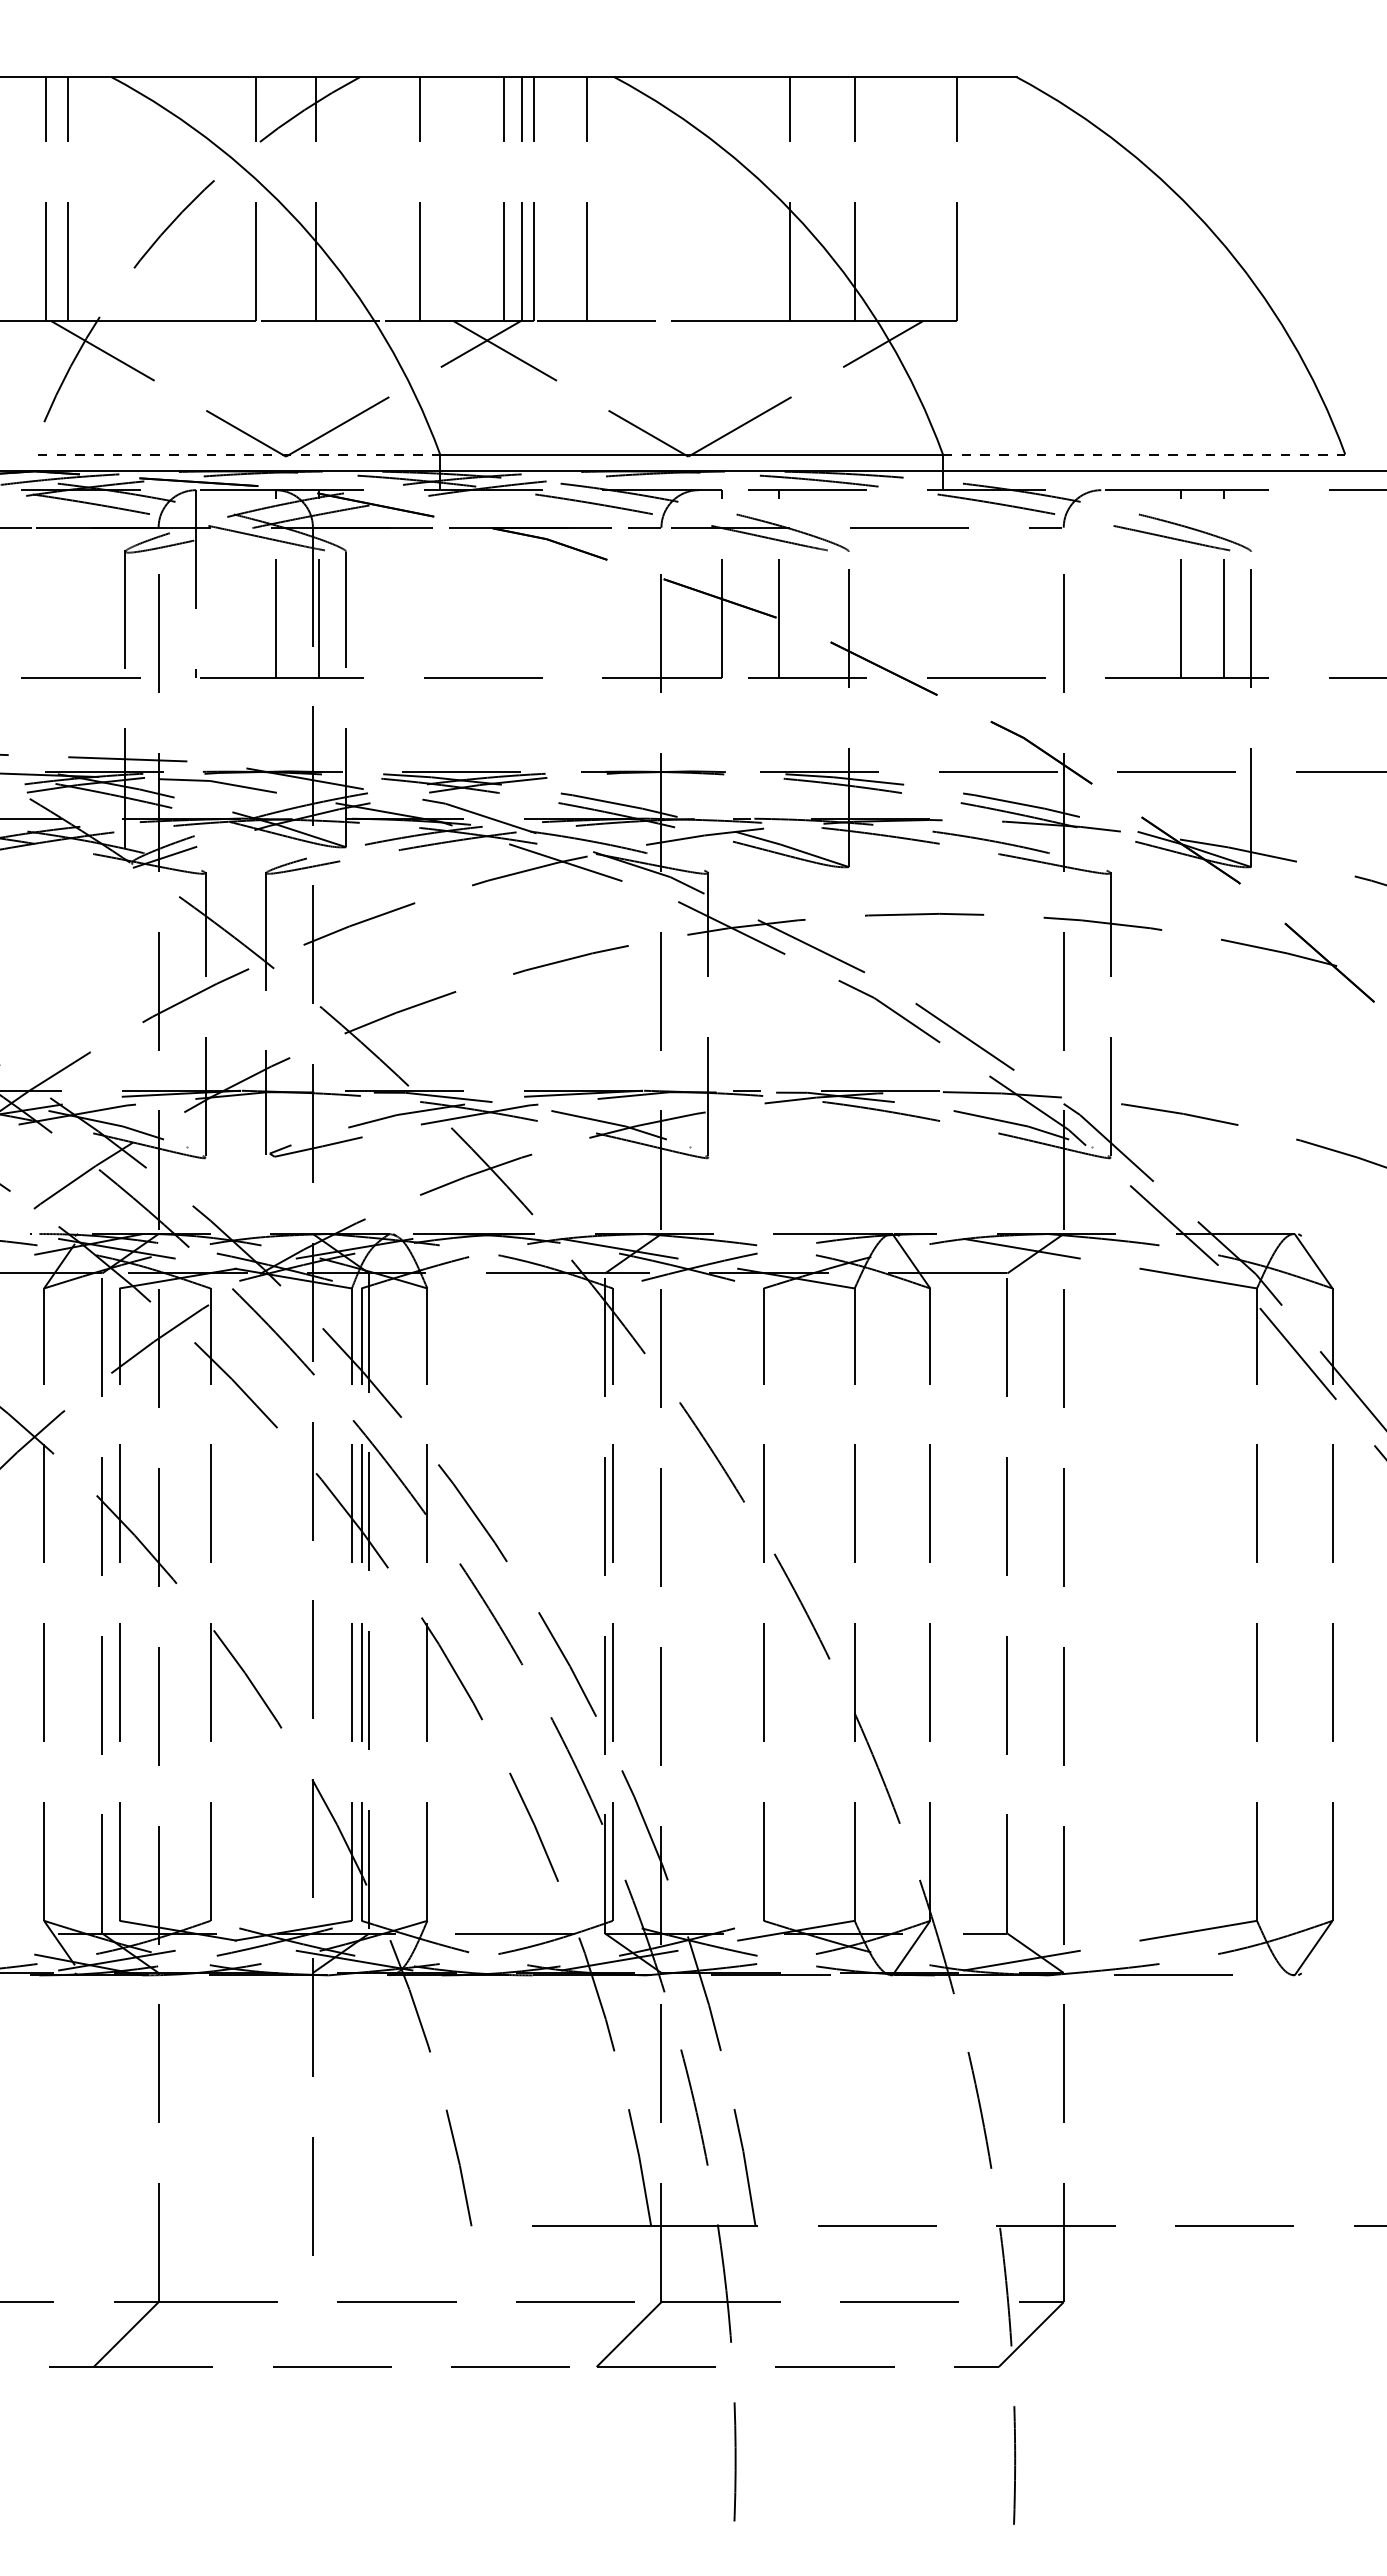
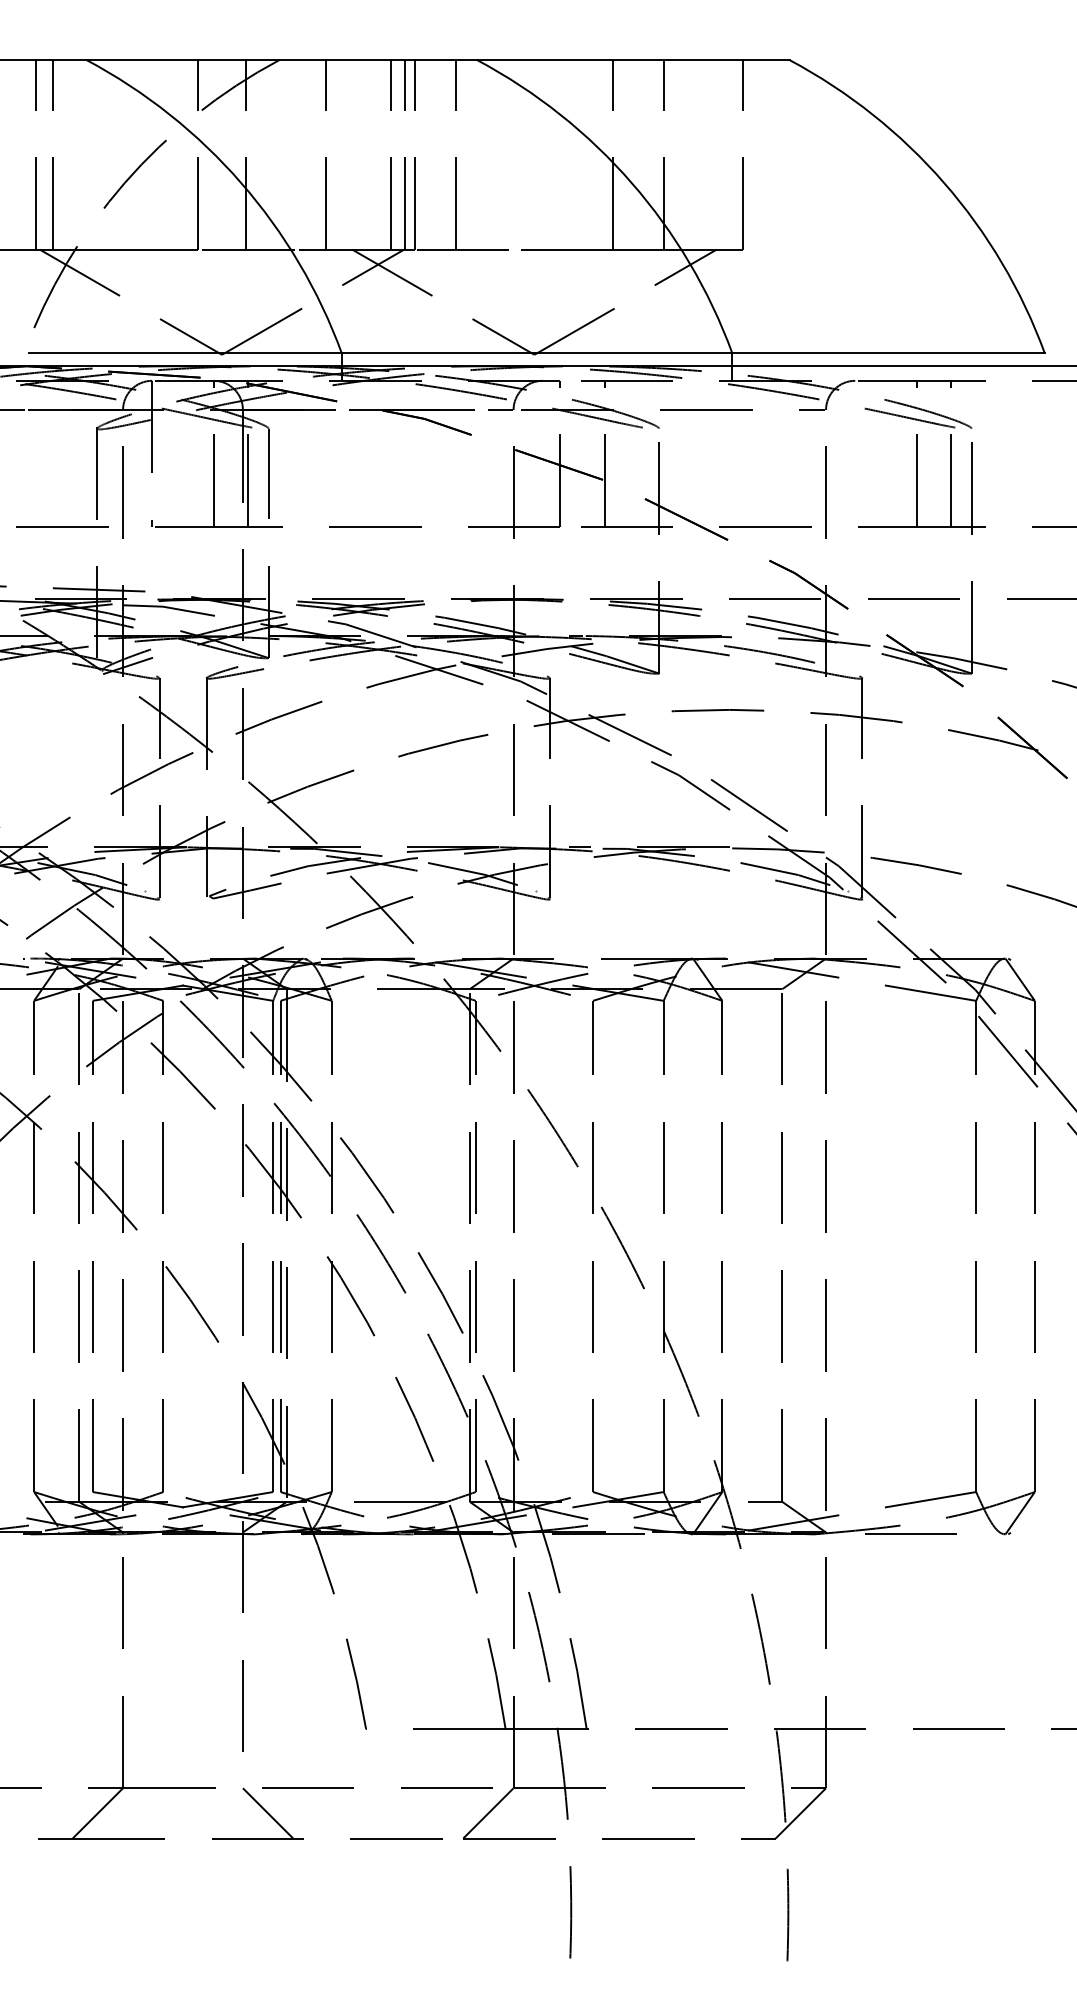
line: (239, 454) -> (185, 353), dashed -> solid
line: (1144, 454) -> (888, 353), dashed -> solid
line: (344, 2334) -> (267, 1813), added

